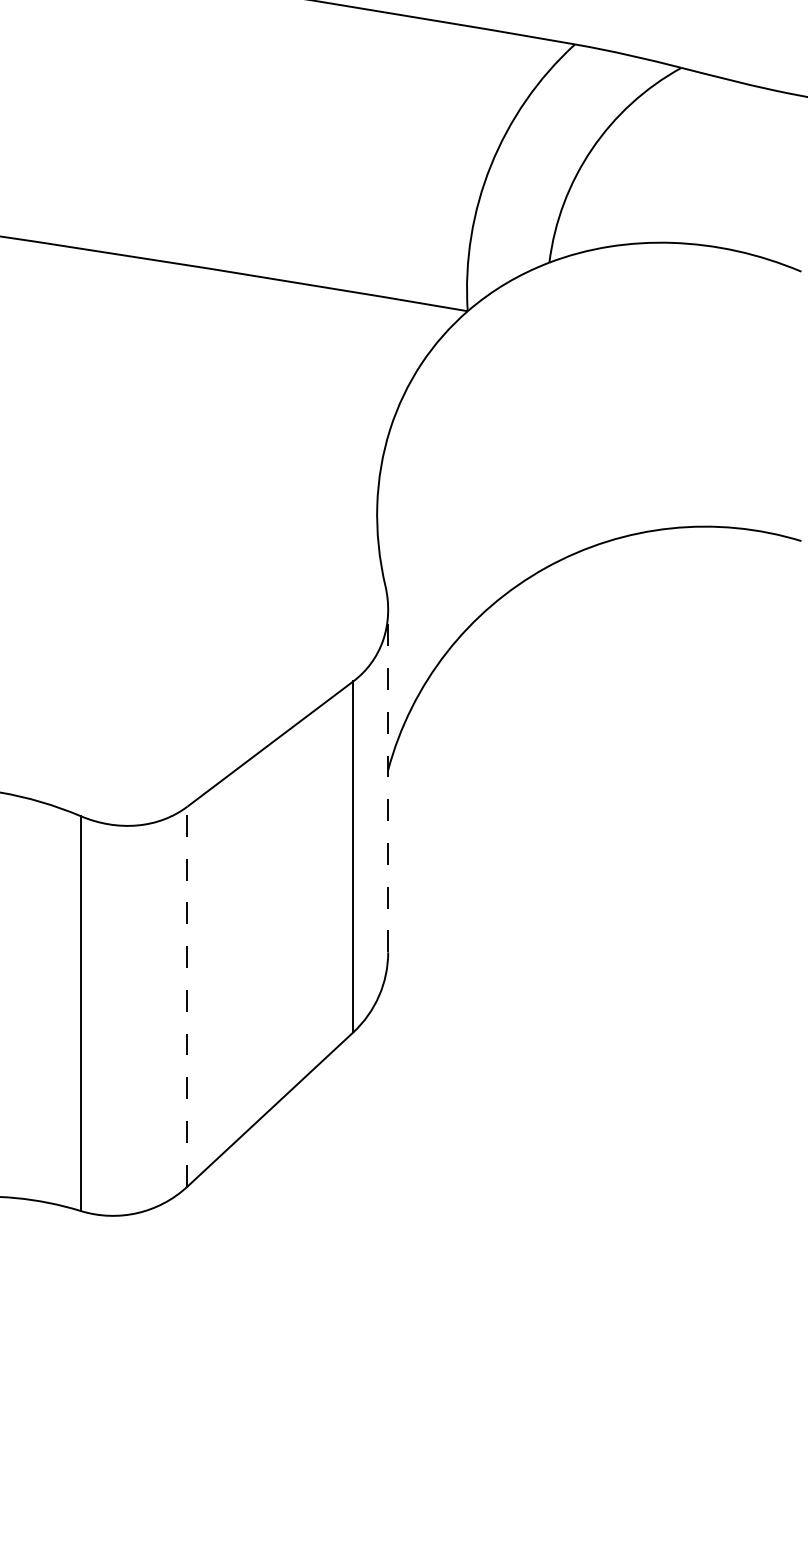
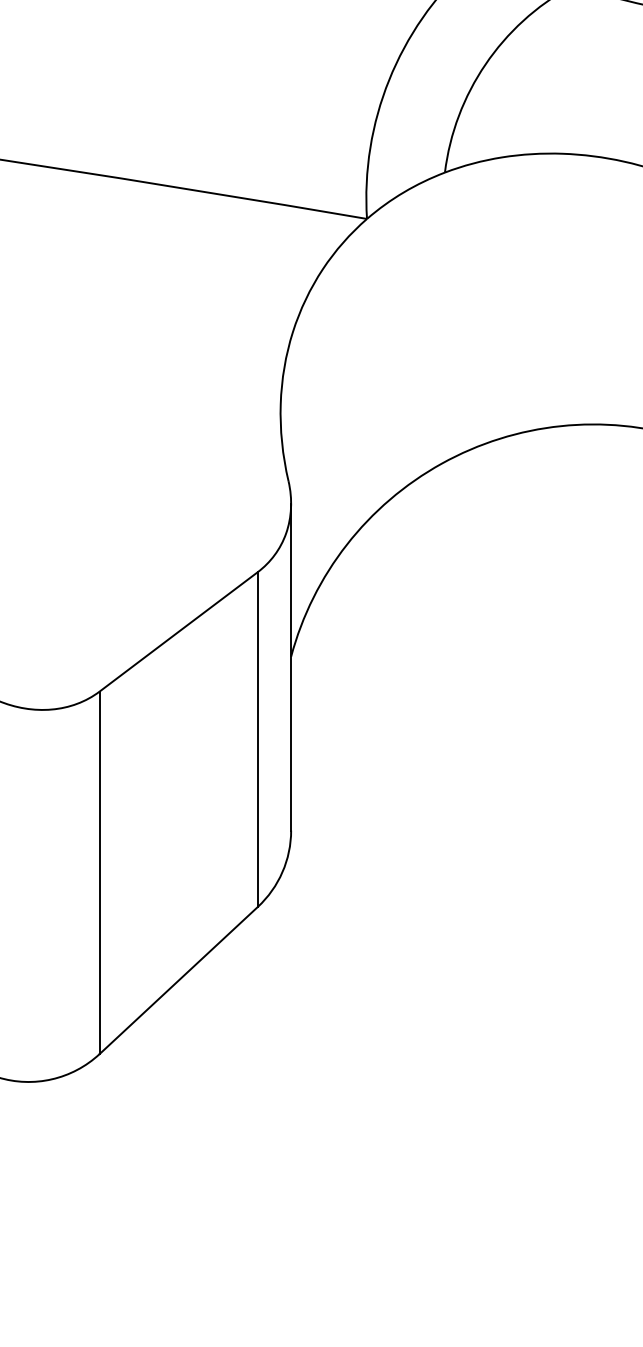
line: (388, 780) -> (291, 666), dashed -> solid
line: (187, 996) -> (99, 872), dashed -> solid

